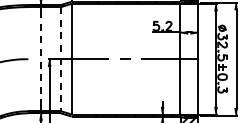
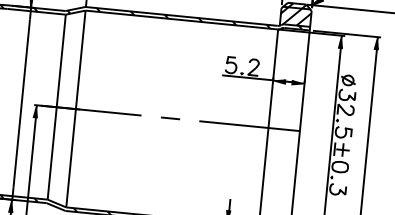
line: (41, 58) -> (21, 102), dashed -> solid
line: (61, 59) -> (57, 107), dashed -> solid

